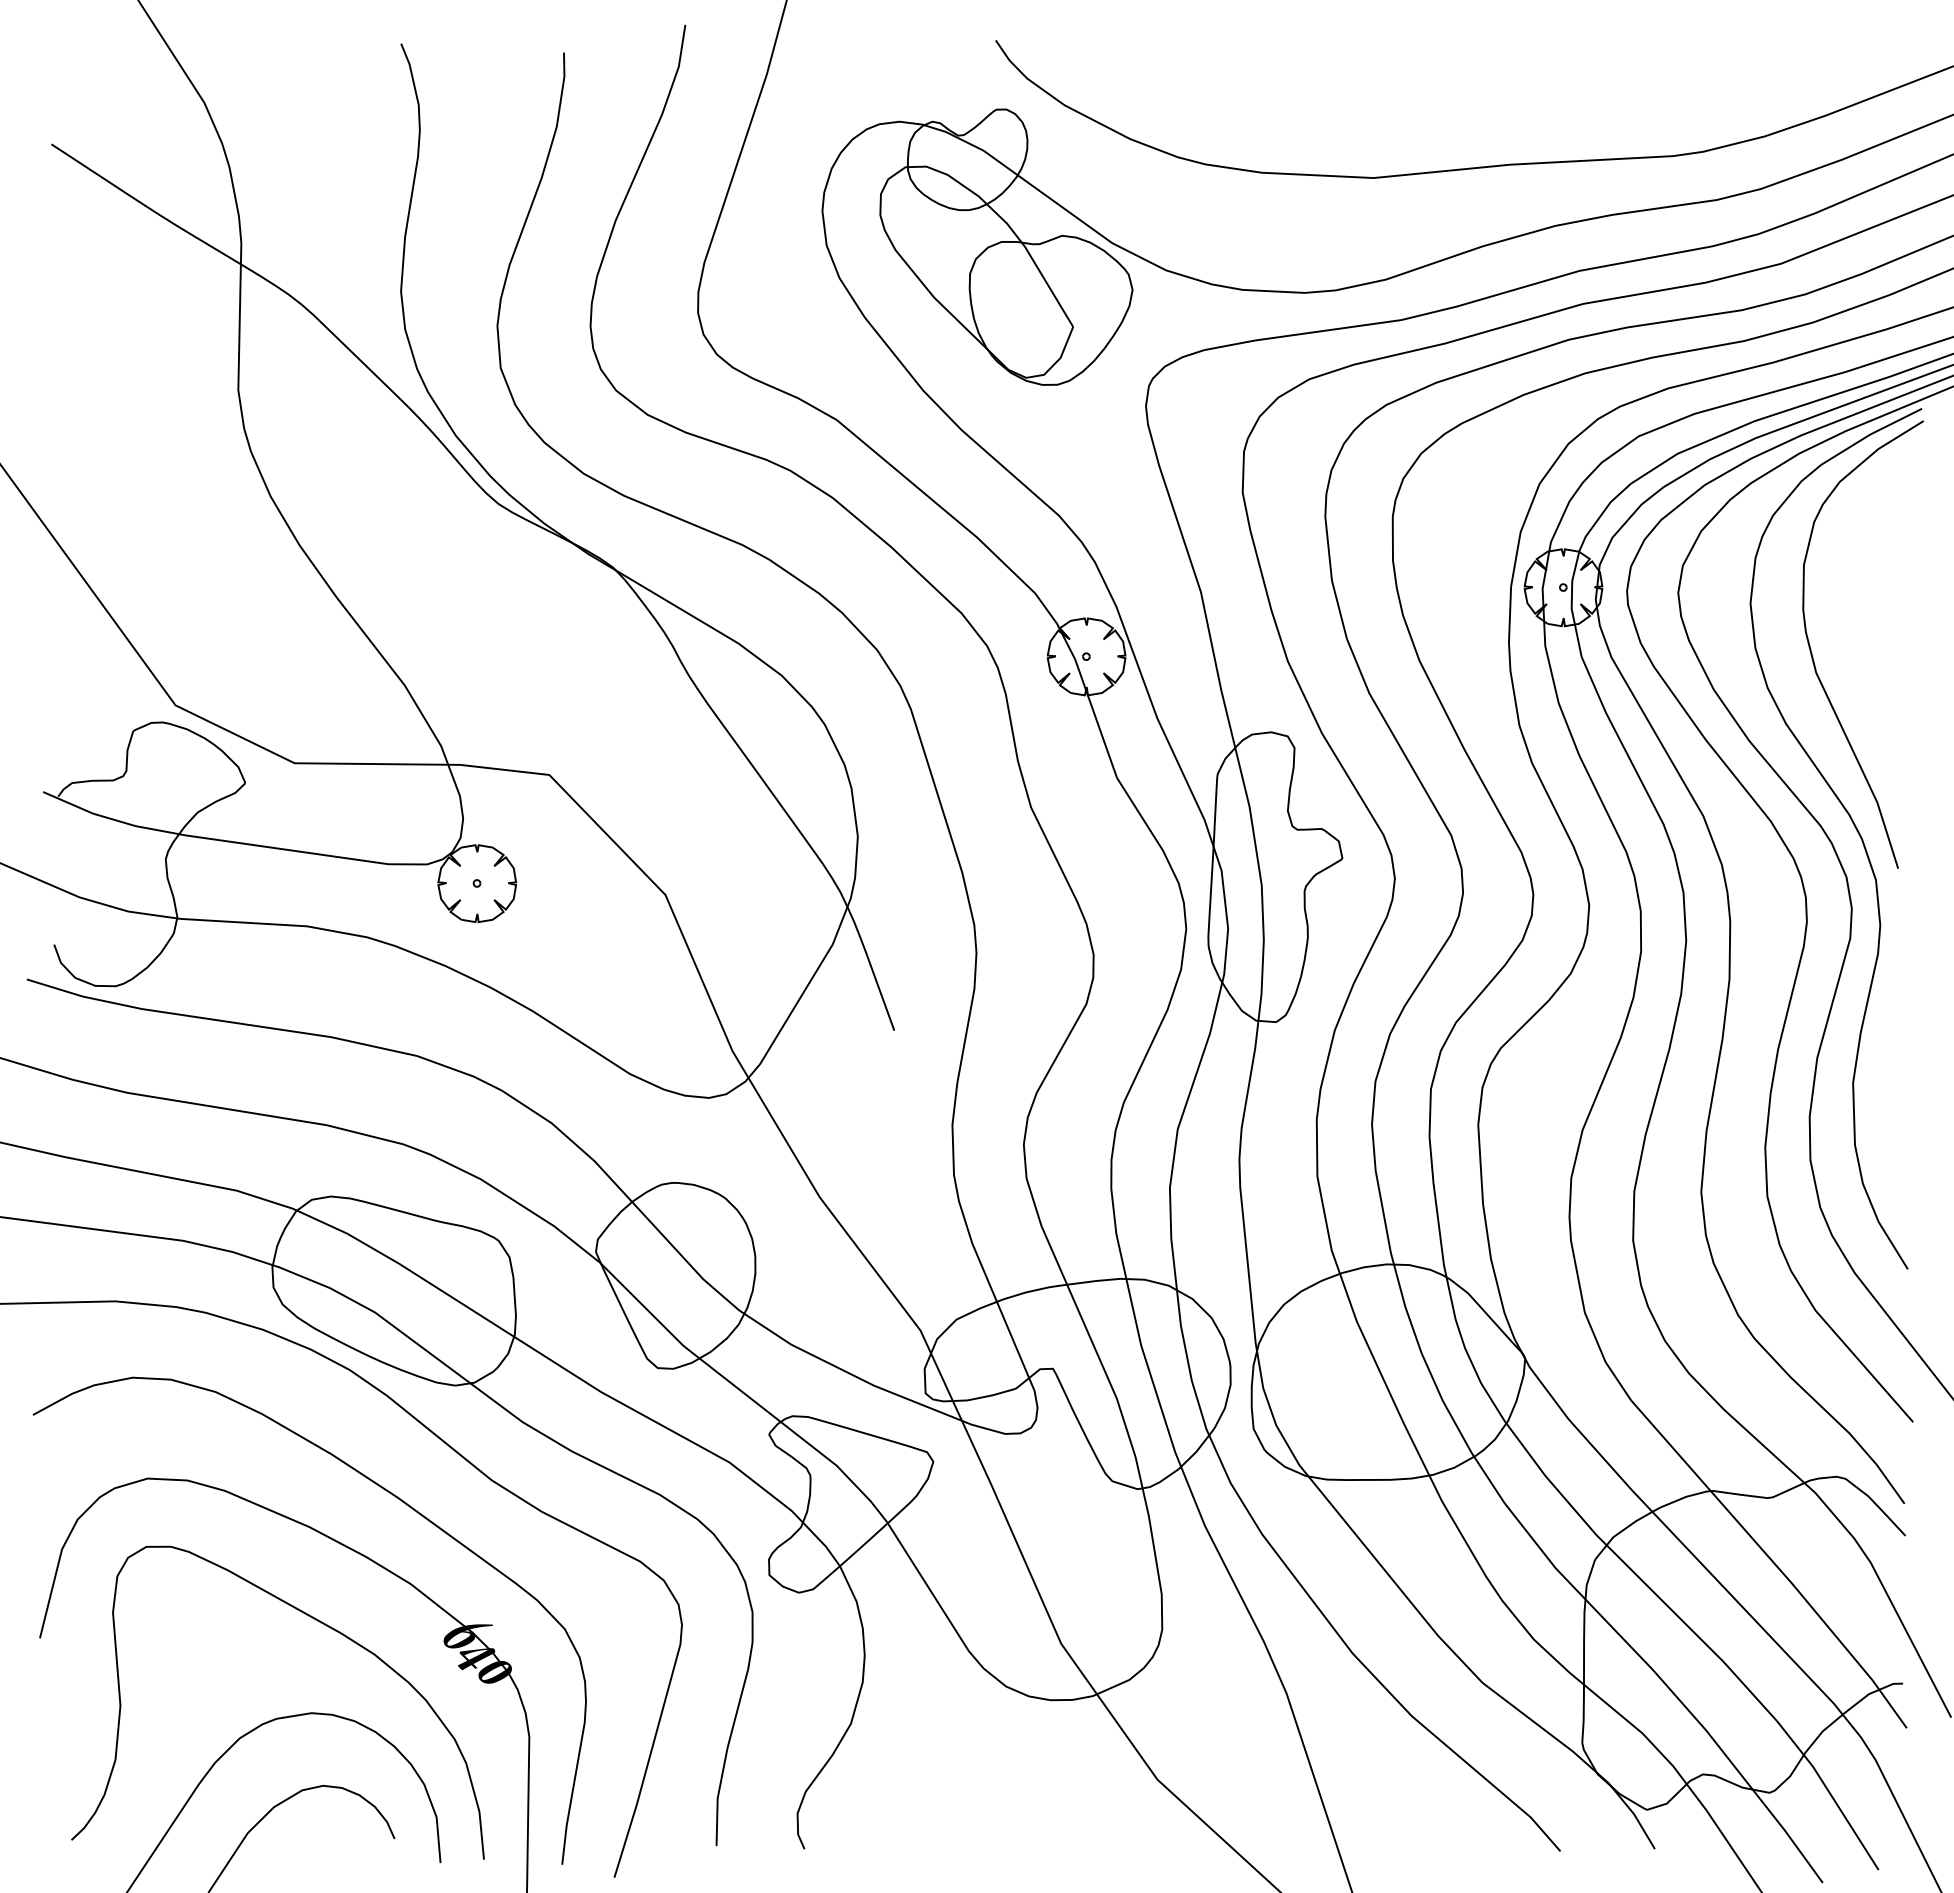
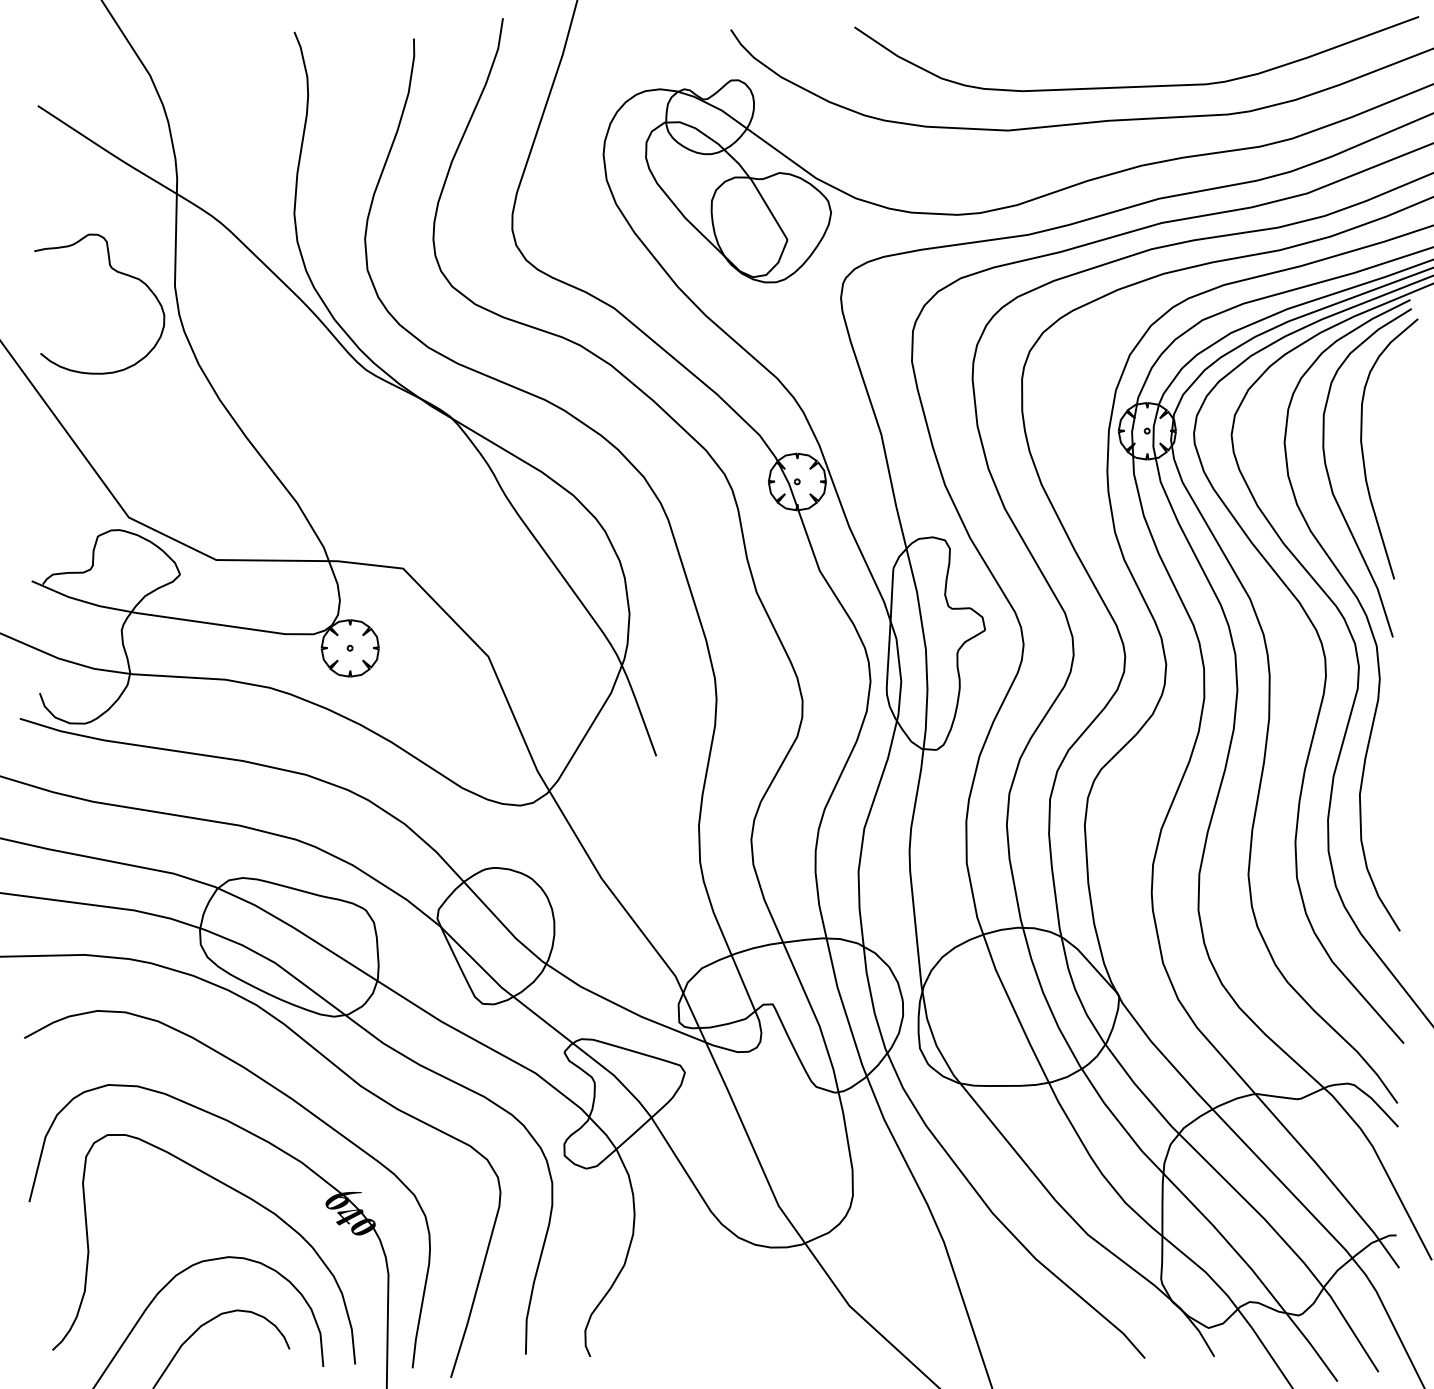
curve: (1548, 117) -> (1136, 86), added
curve: (159, 371) -> (117, 272), added
curve: (1857, 612) -> (1363, 449), added

